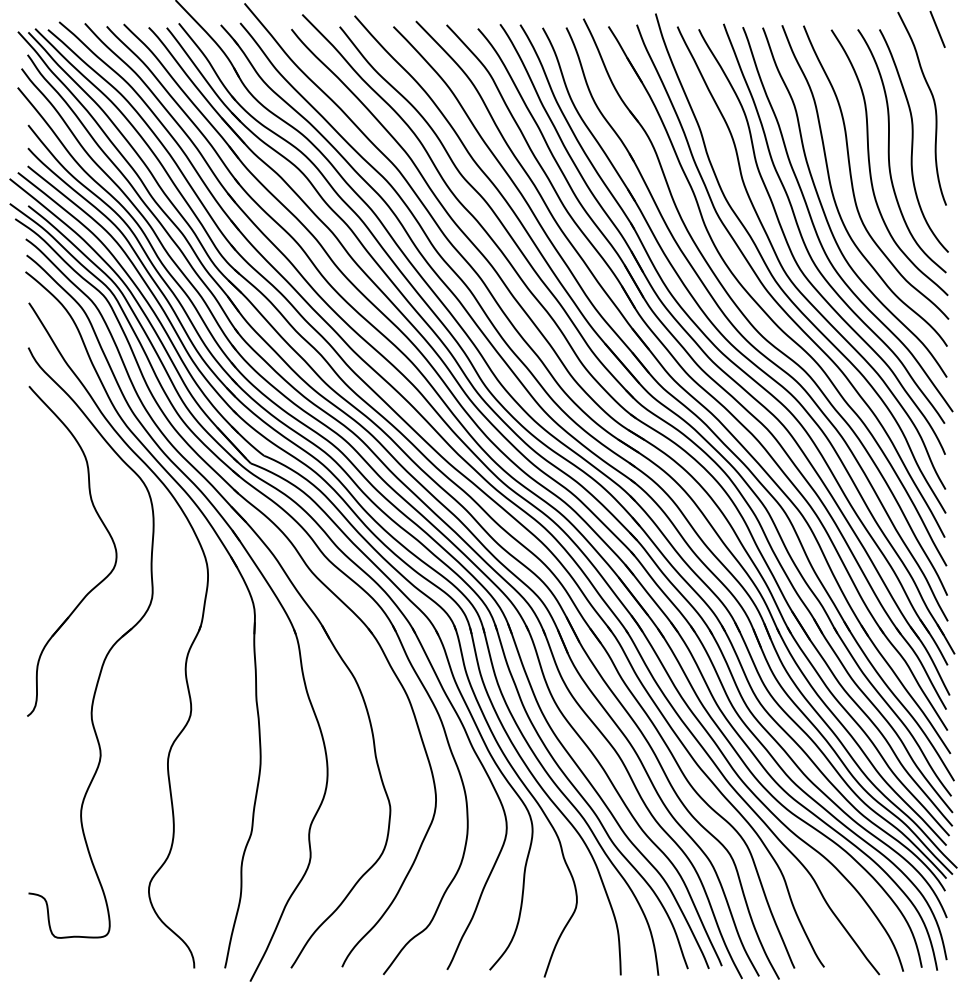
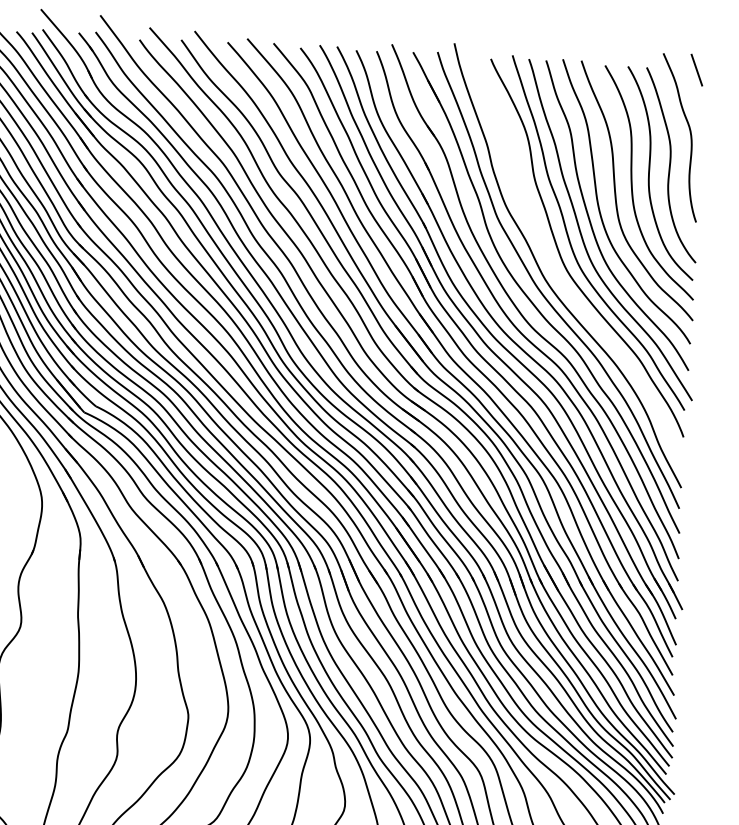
curve: (785, 270) -> (554, 270), removed

